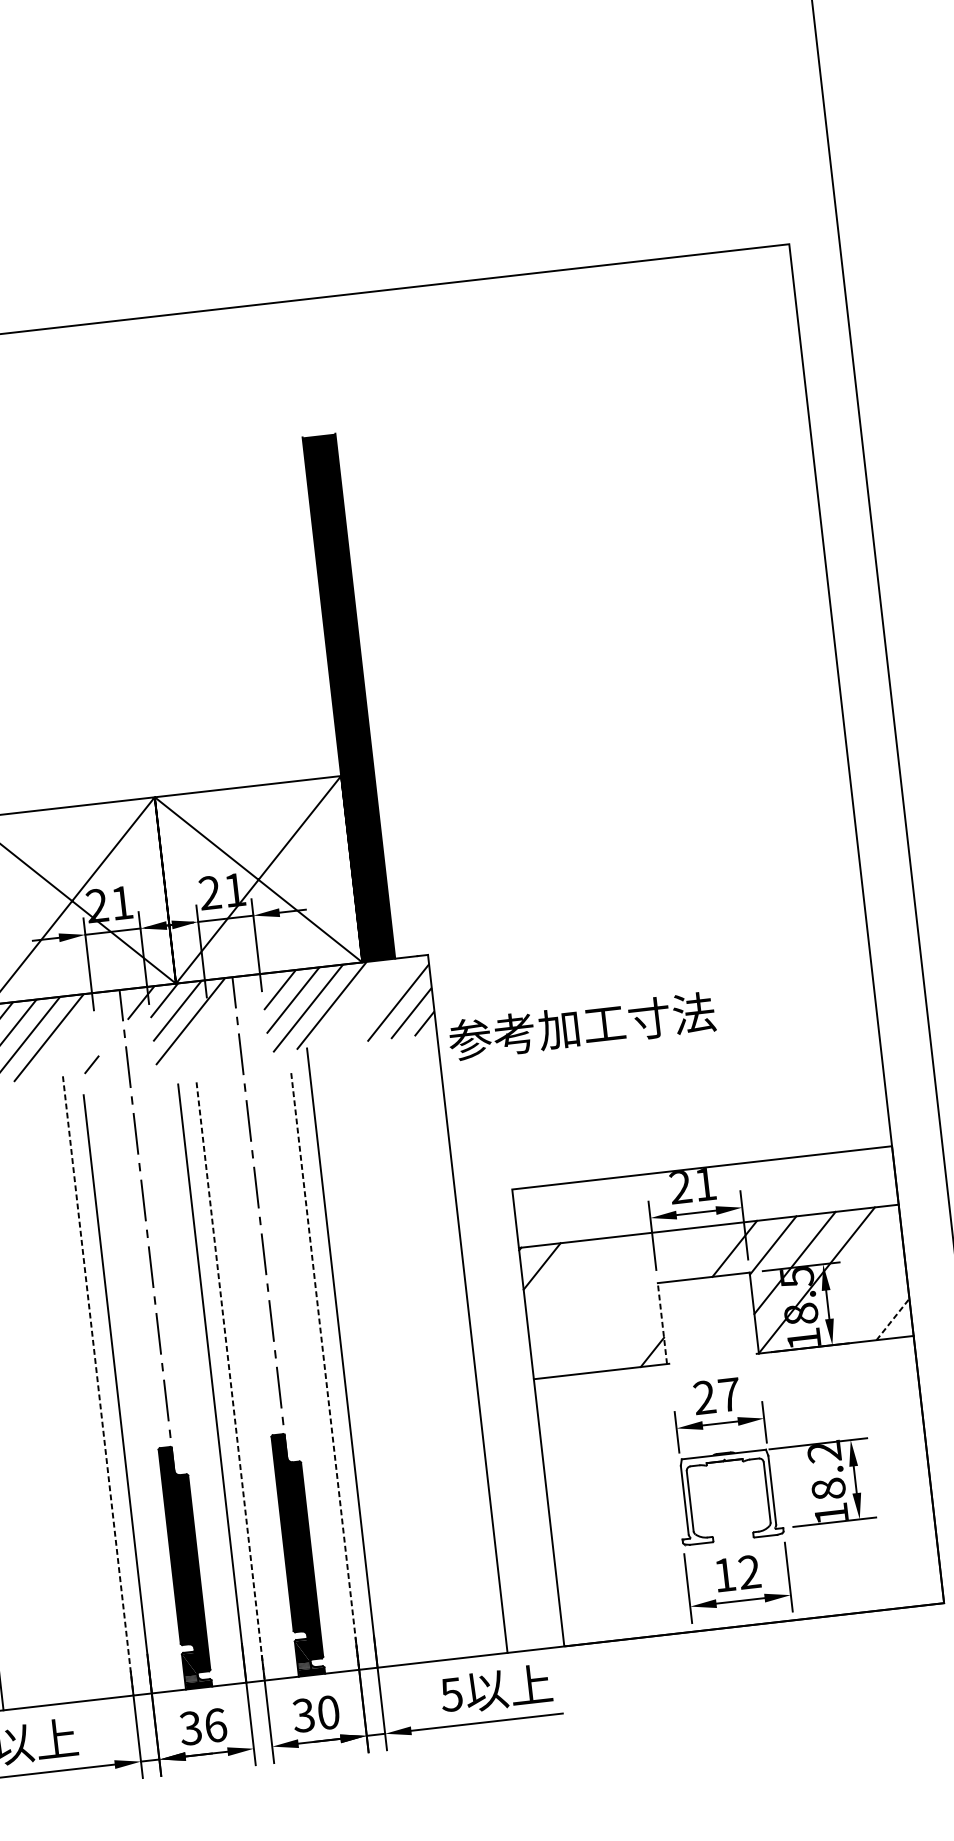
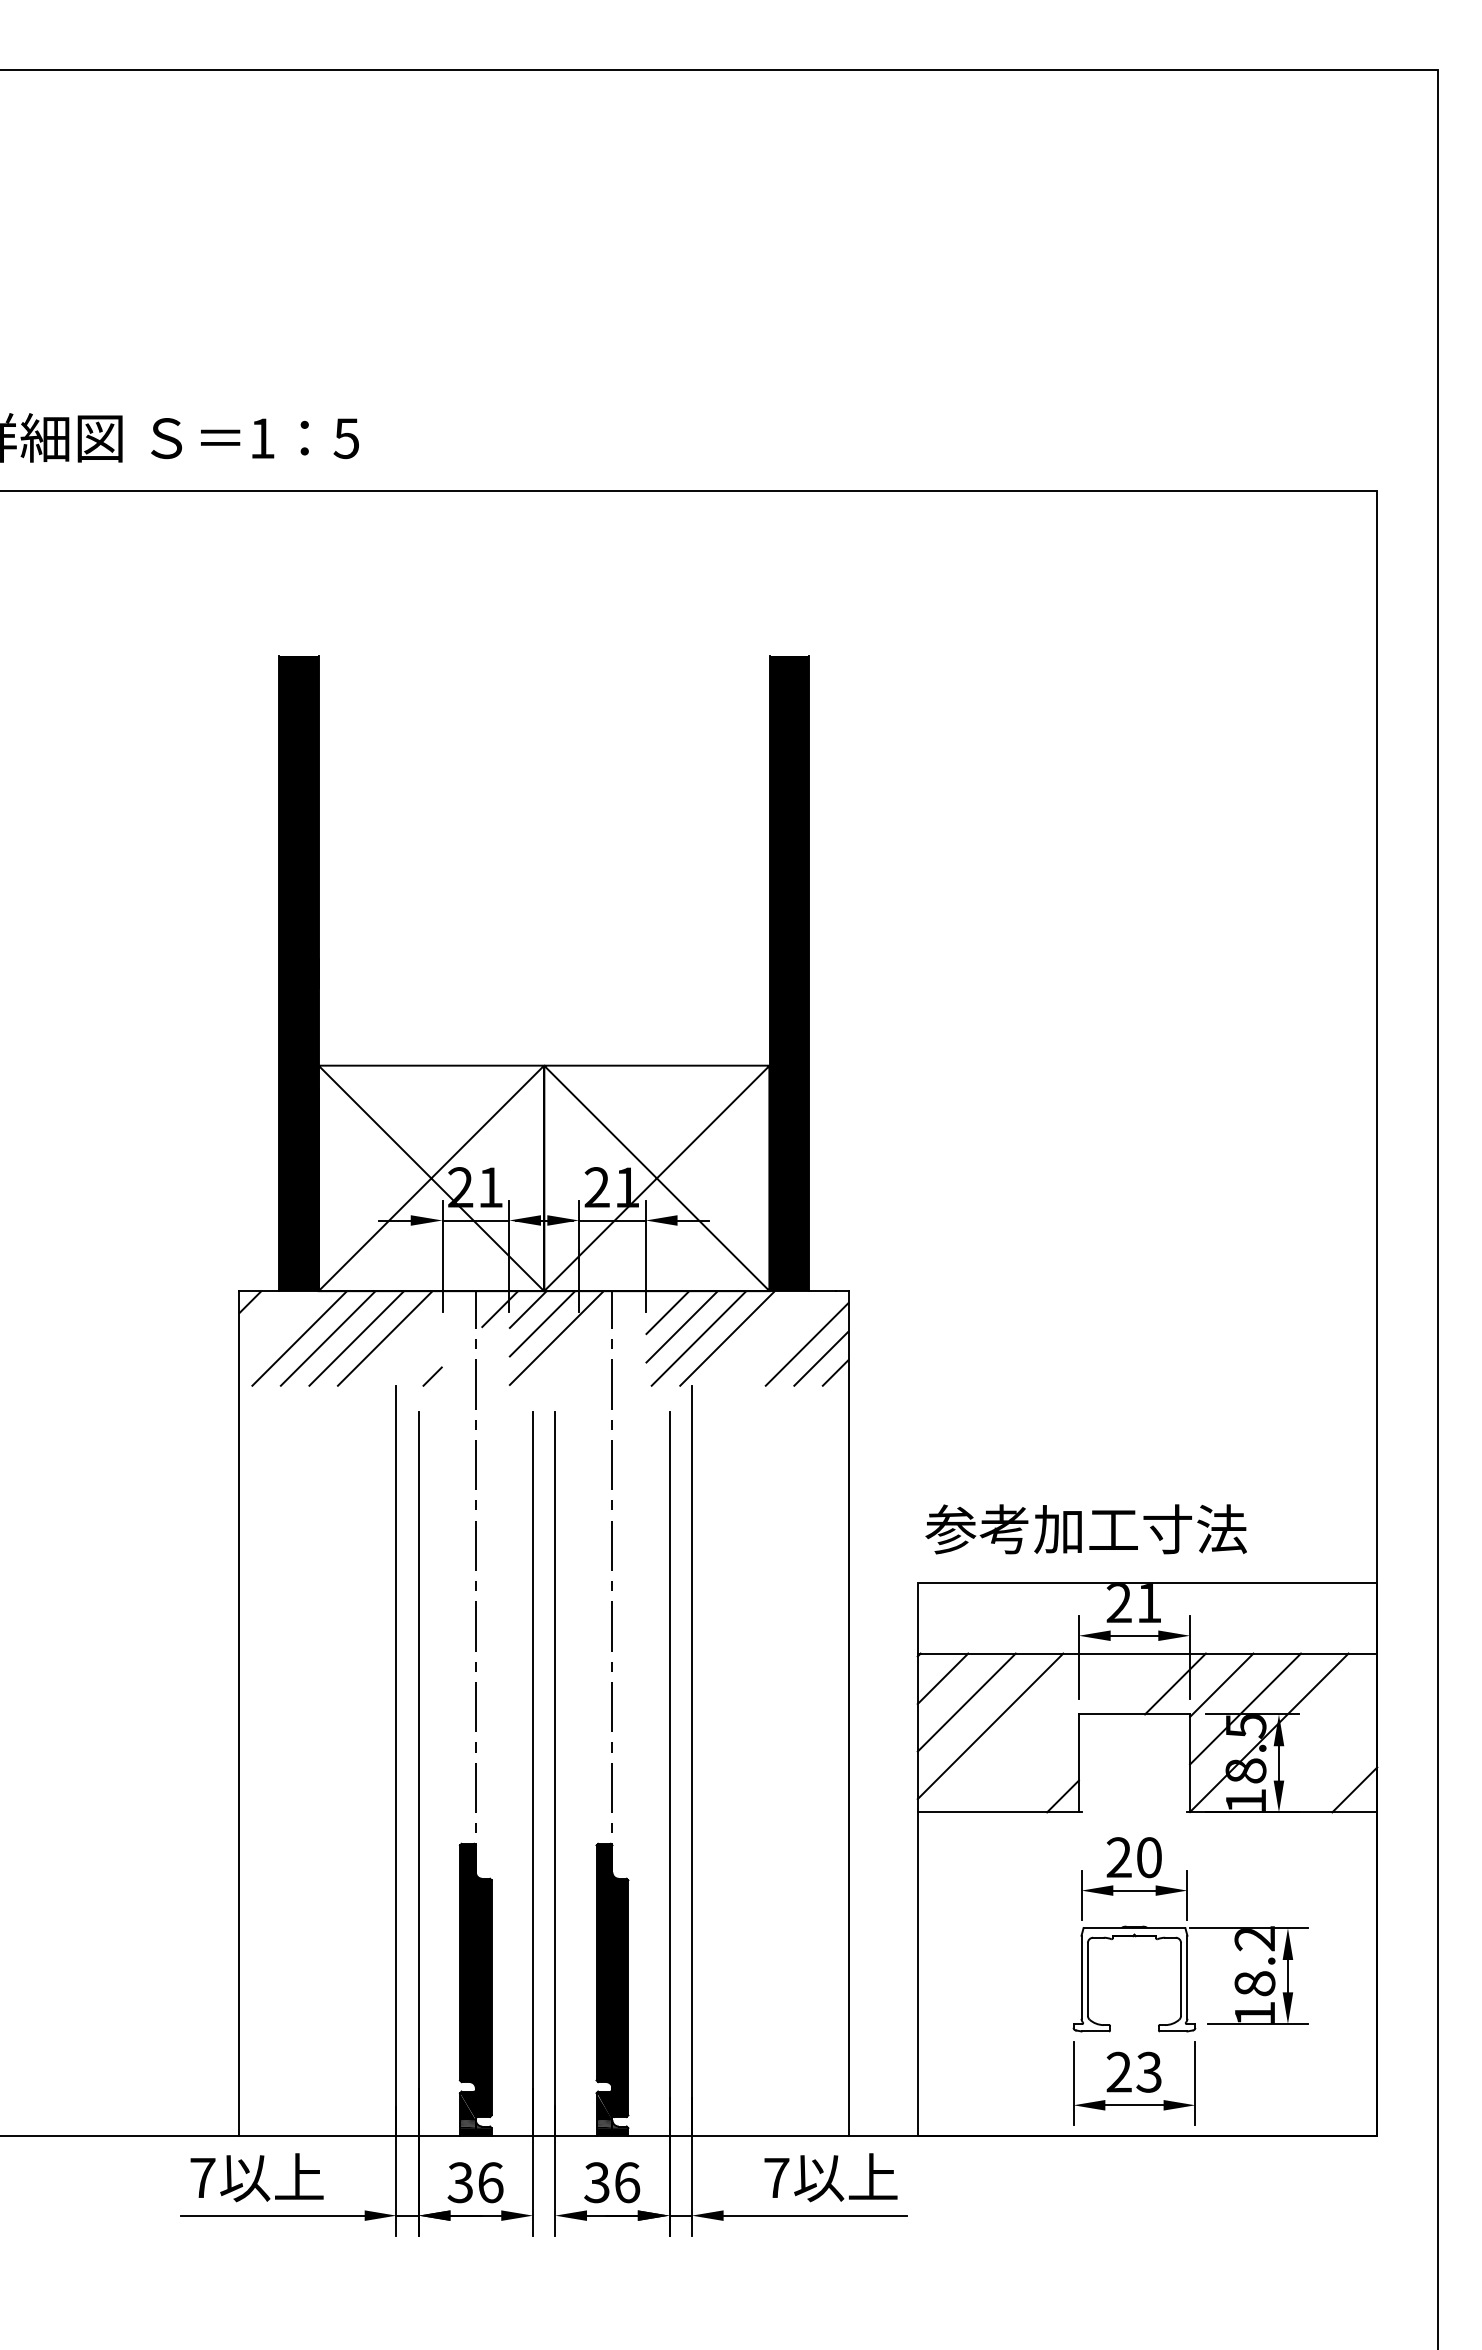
text: (581, 1026) -> (1085, 1529), moved
line: (563, 1283) -> (966, 1702), added
line: (585, 1301) -> (990, 1726), added
line: (892, 1319) -> (1354, 1789), dashed -> solid
line: (662, 1323) -> (1078, 1763), dashed -> solid
line: (325, 1370) -> (669, 1773), dashed -> solid
line: (230, 1381) -> (555, 1773), dashed -> solid
line: (98, 1386) -> (396, 1761), dashed -> solid
text: (729, 1394) -> (1149, 1857), 27 -> 20
text: (736, 1573) -> (1133, 2071), 12 -> 23
text: (451, 1695) -> (776, 2178), 5 -> 7
text: (328, 1712) -> (627, 2182), 30 -> 36

